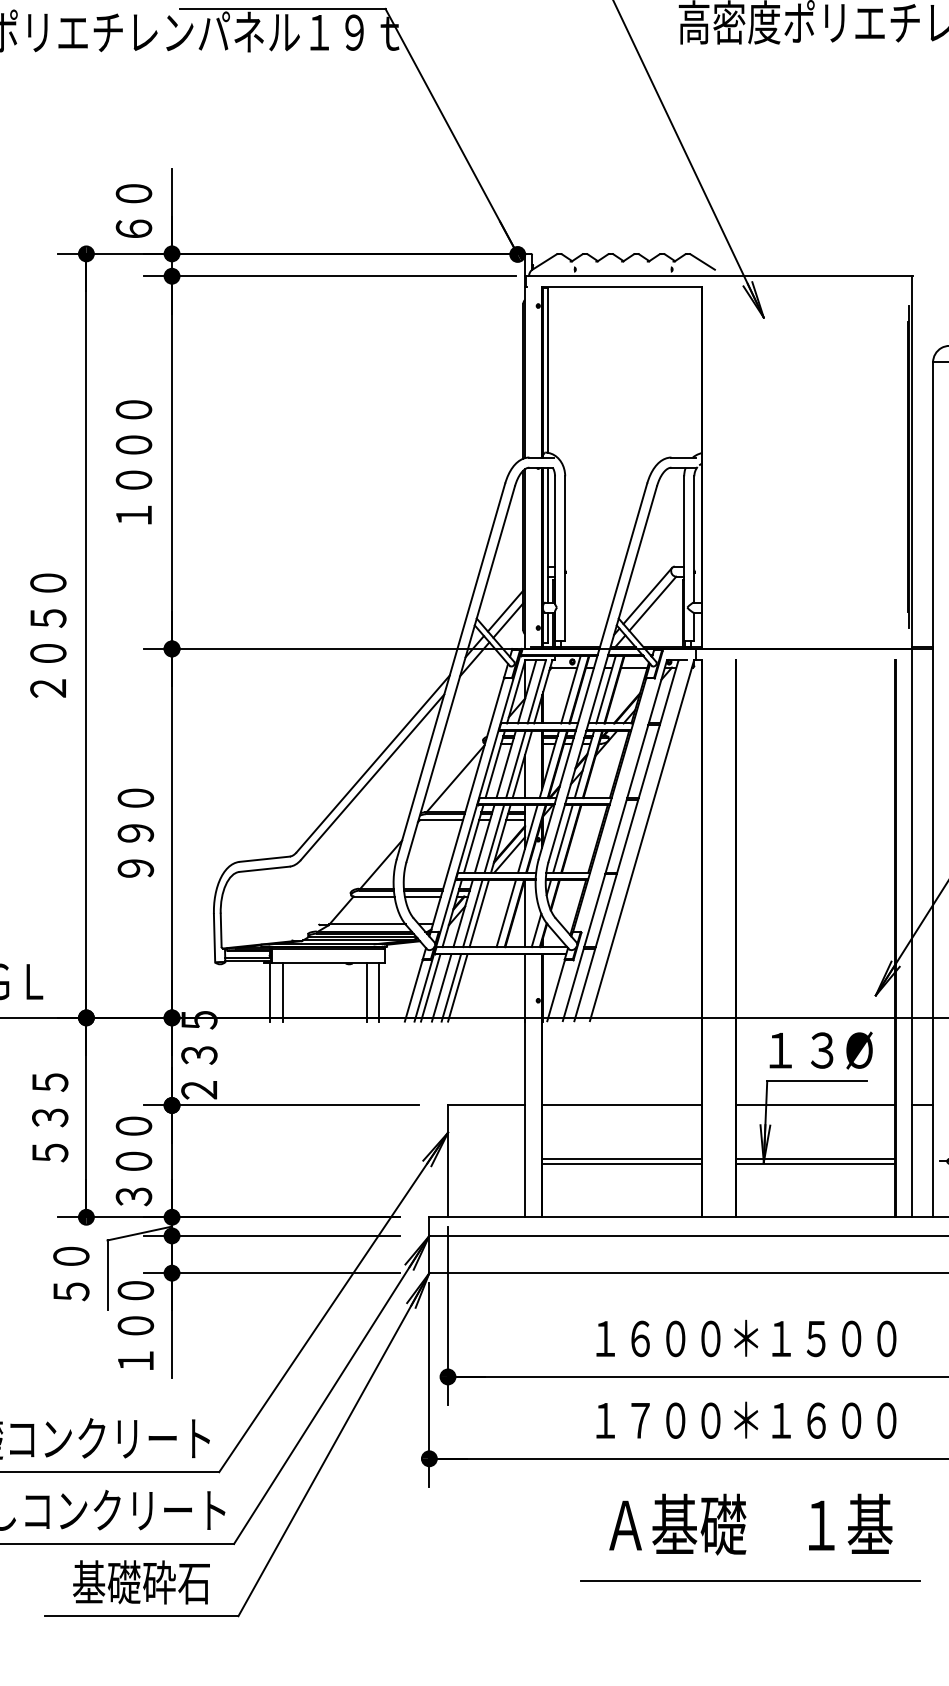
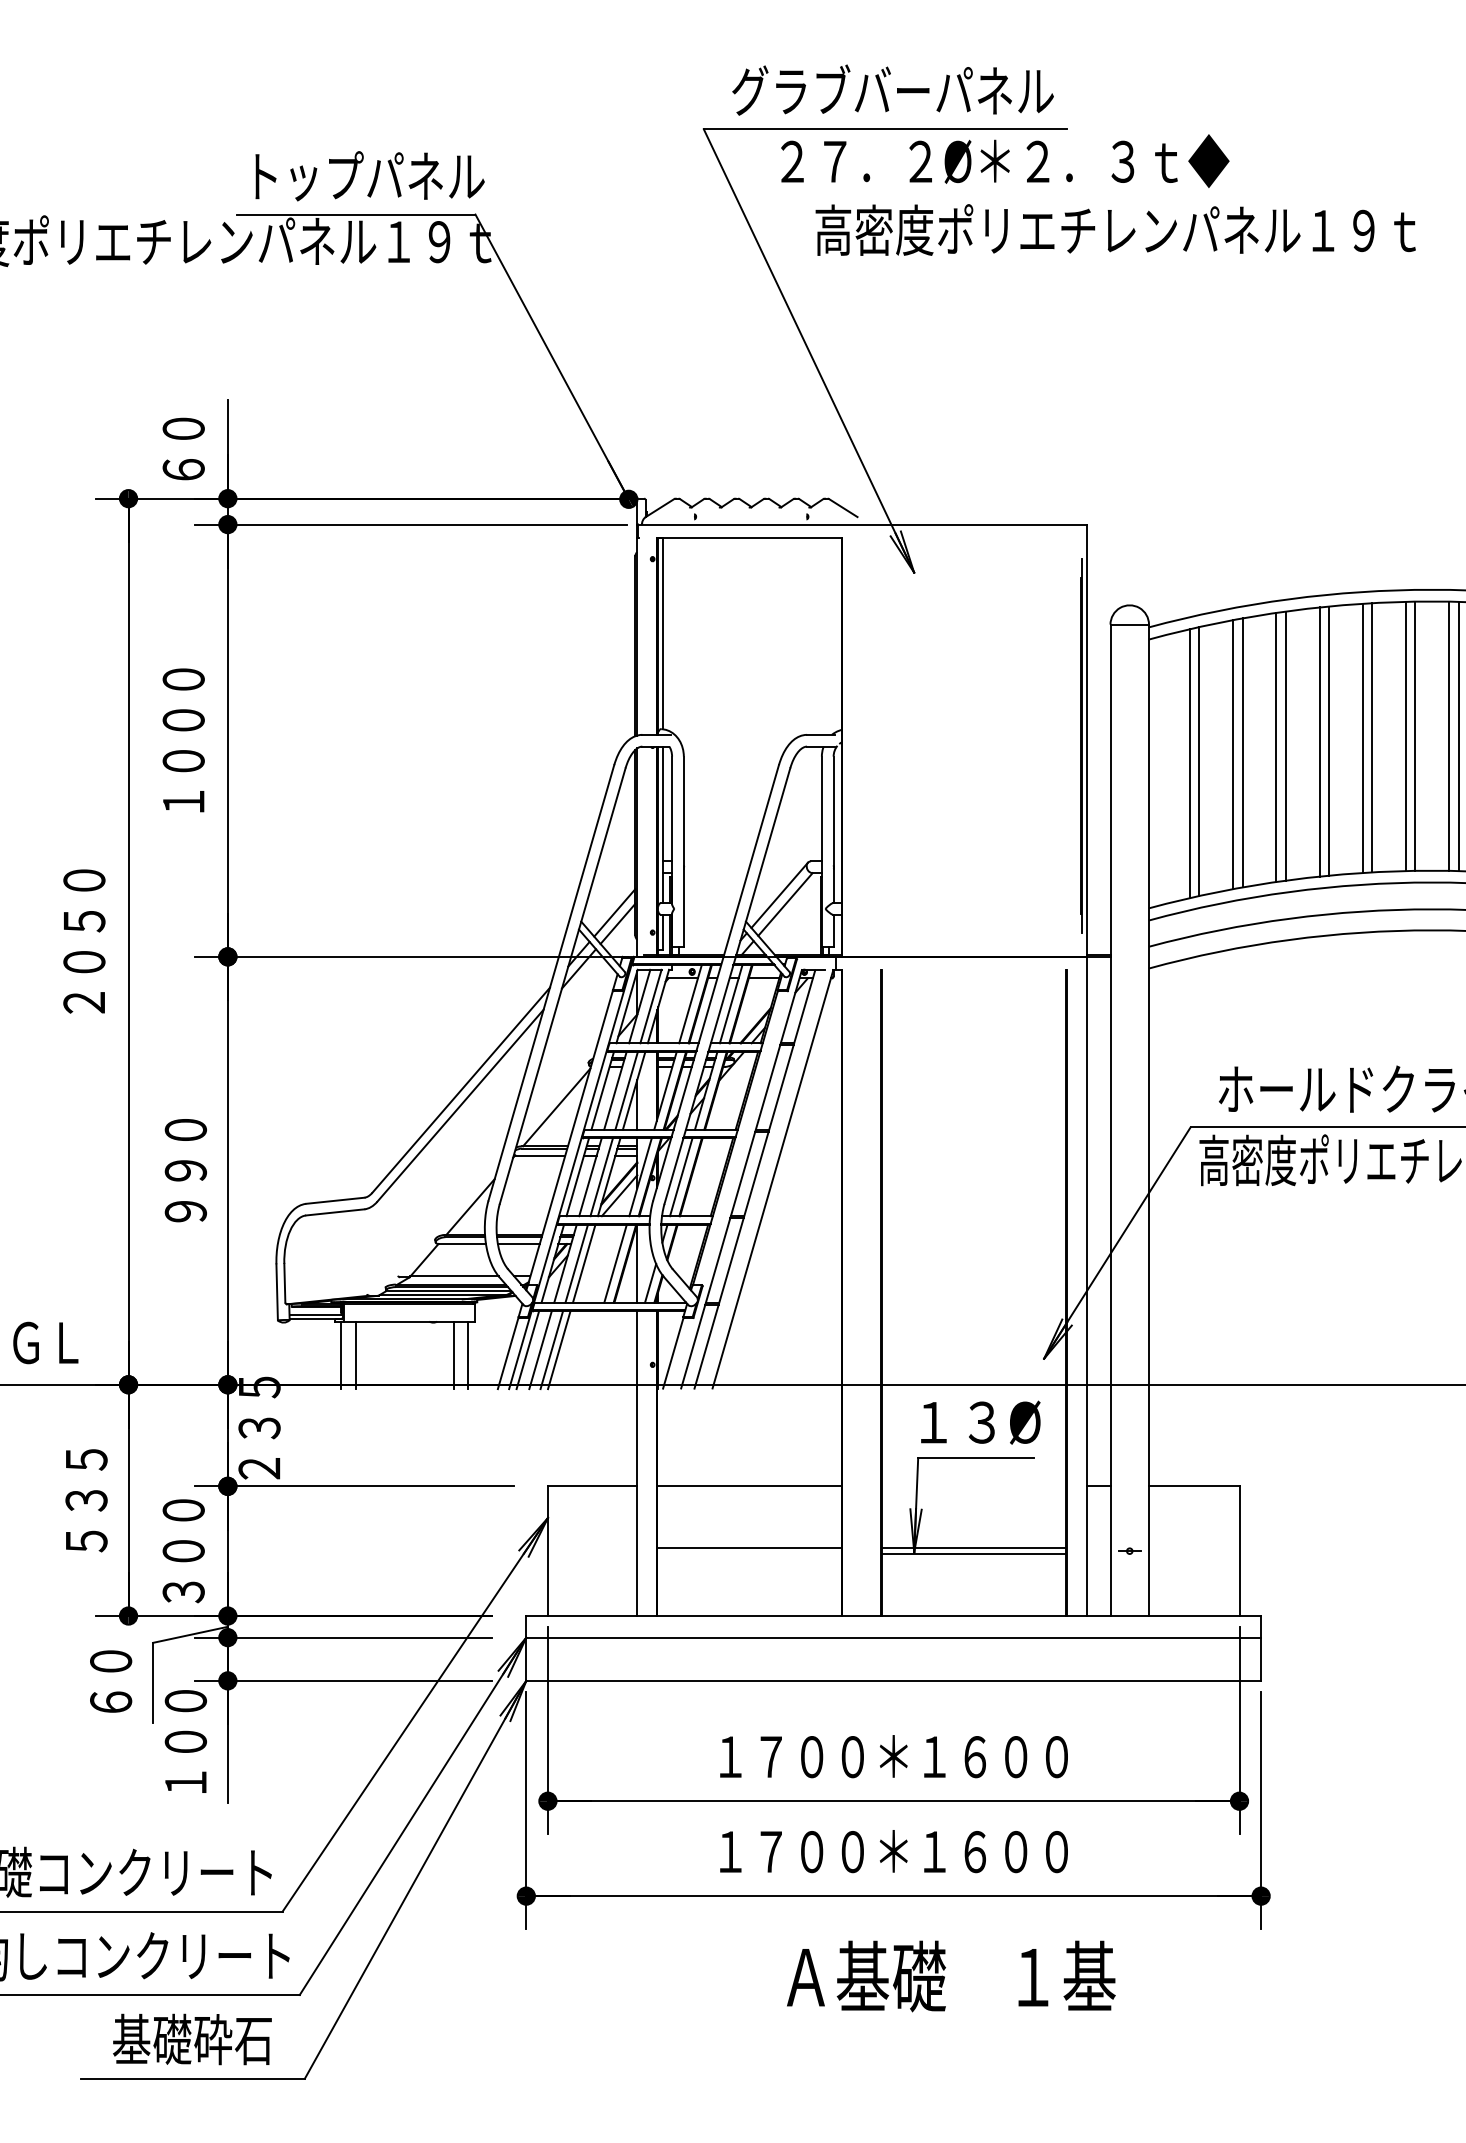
line: (814, 1105) -> (973, 1486), removed
line: (621, 1164) -> (749, 1554), removed
text: (71, 1291) -> (111, 1702), ５０ -> ６０
text: (727, 1339) -> (872, 1757), １６００＊１５００ -> １７００＊１６００
text: (751, 1524) -> (951, 1976), moved
line: (750, 1580) -> (898, 2037), removed

